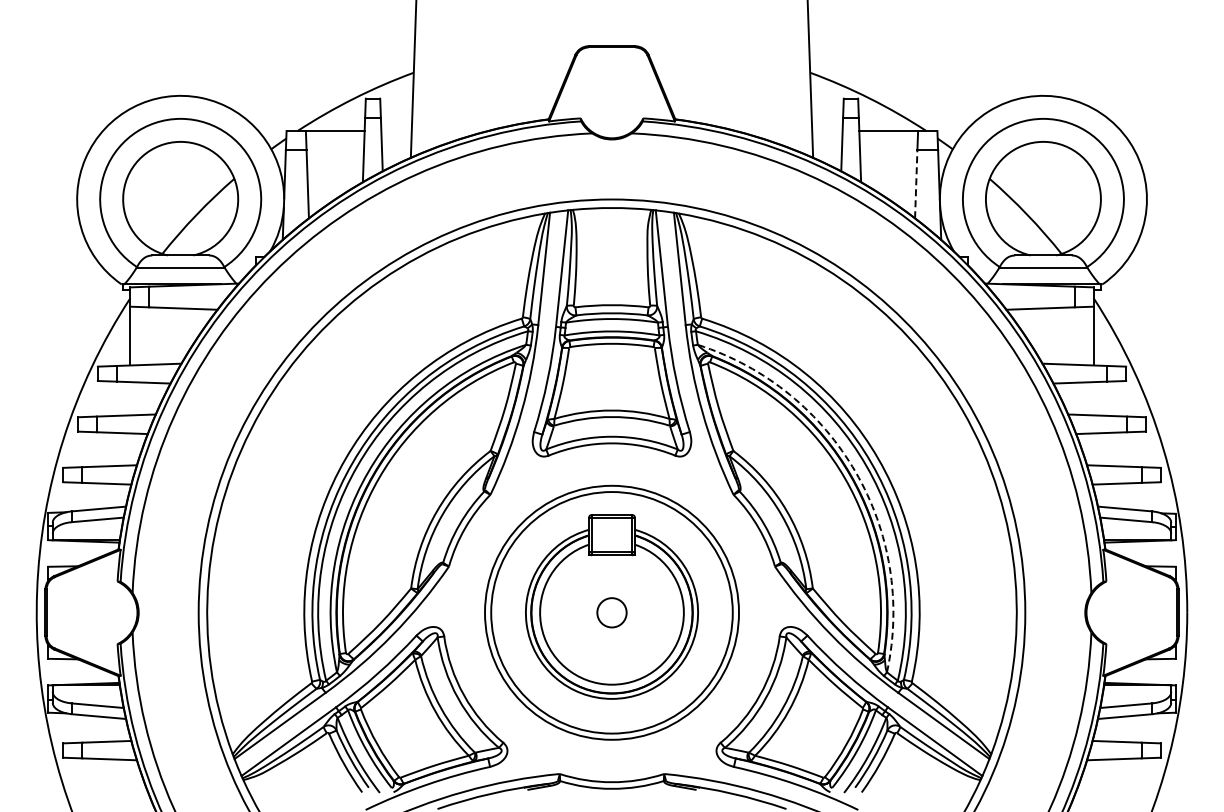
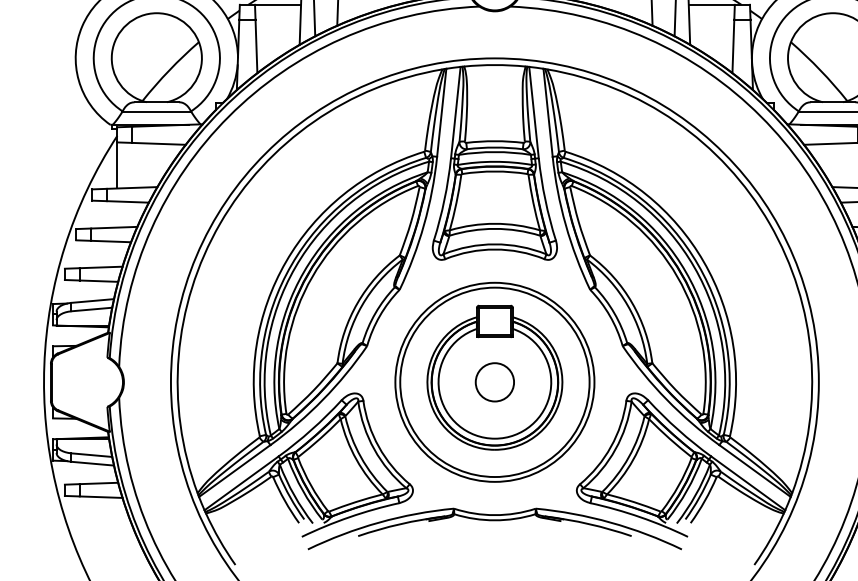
line: (916, 183) -> (733, 45), dashed -> solid
arc: (855, 472) -> (685, 272), dashed -> solid
circle: (611, 612) -> (494, 382), size x1.67

